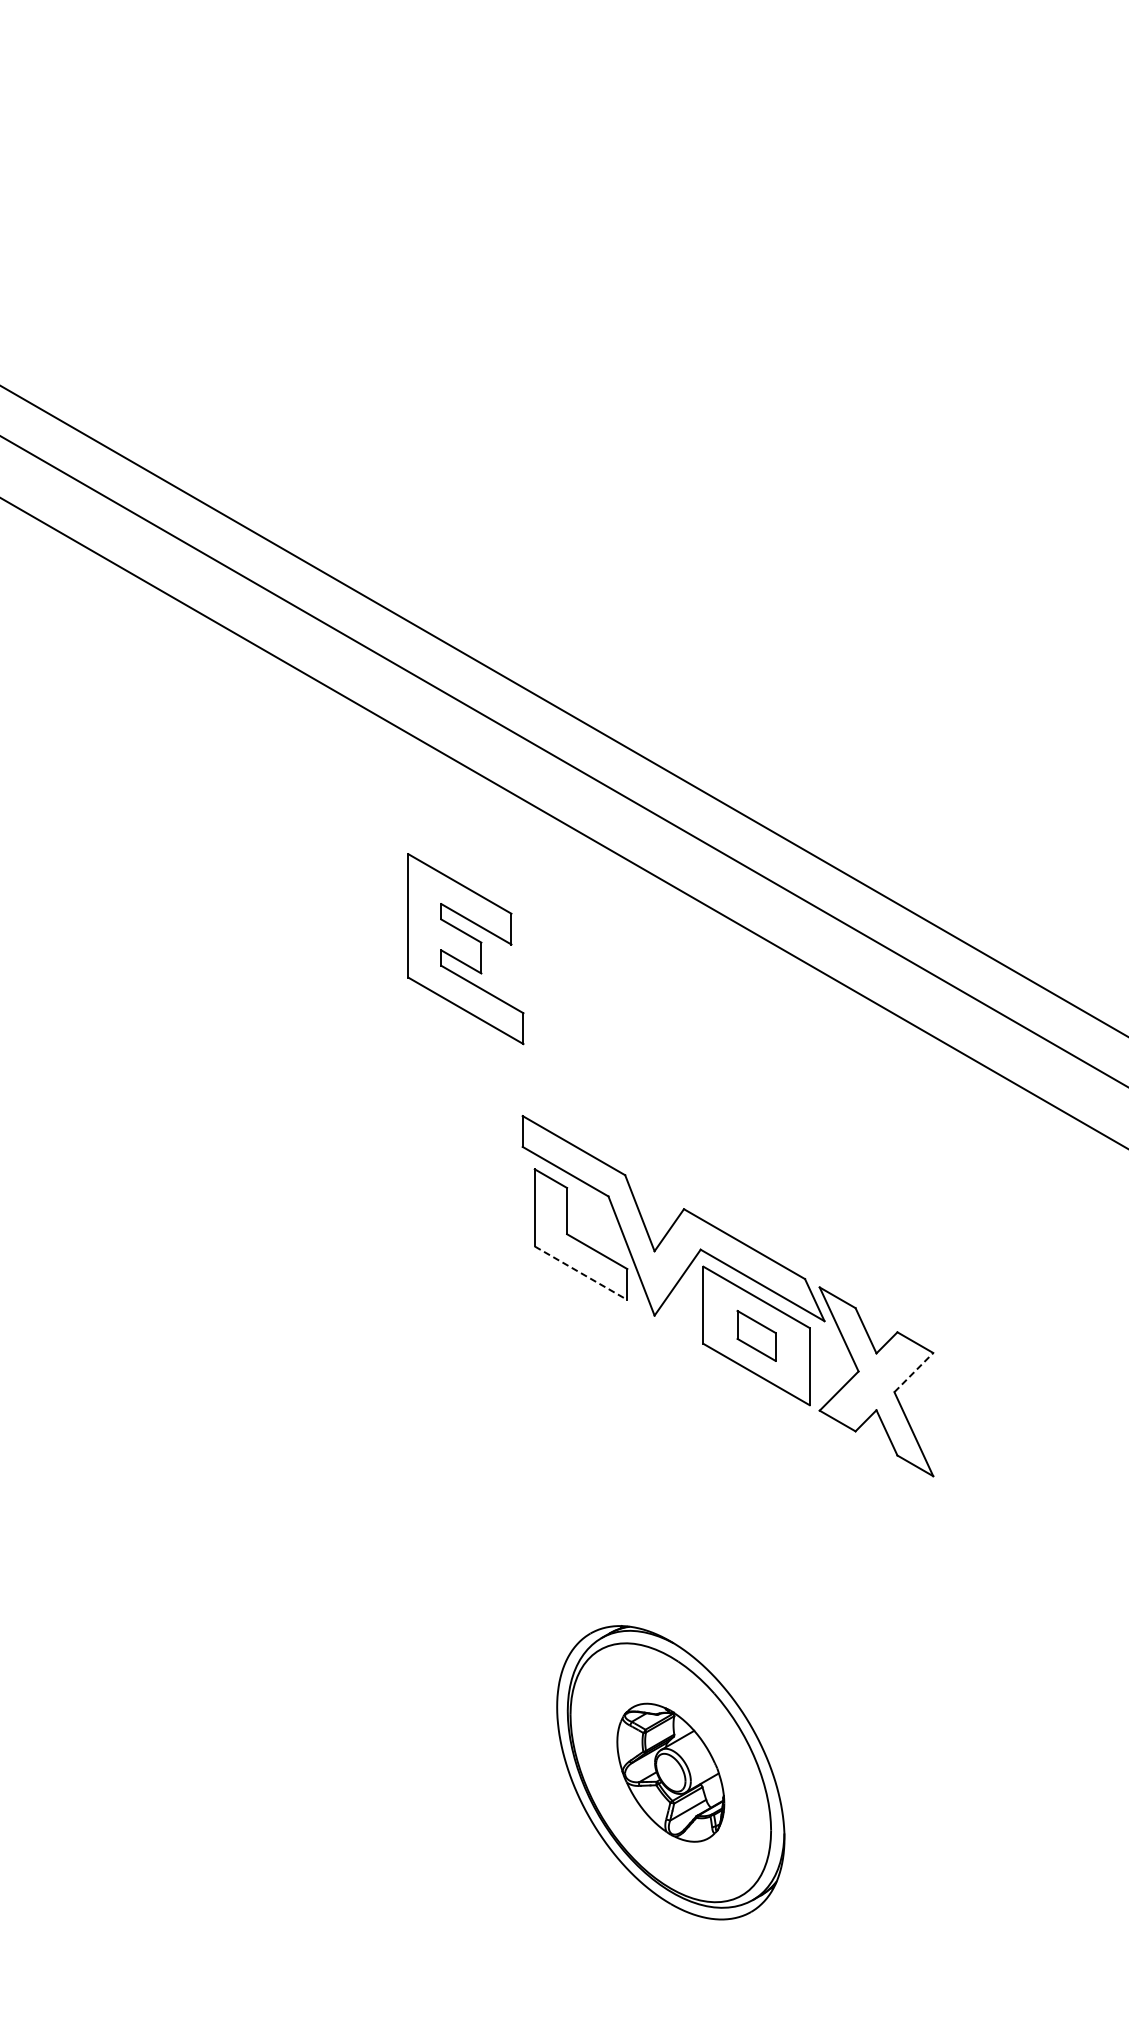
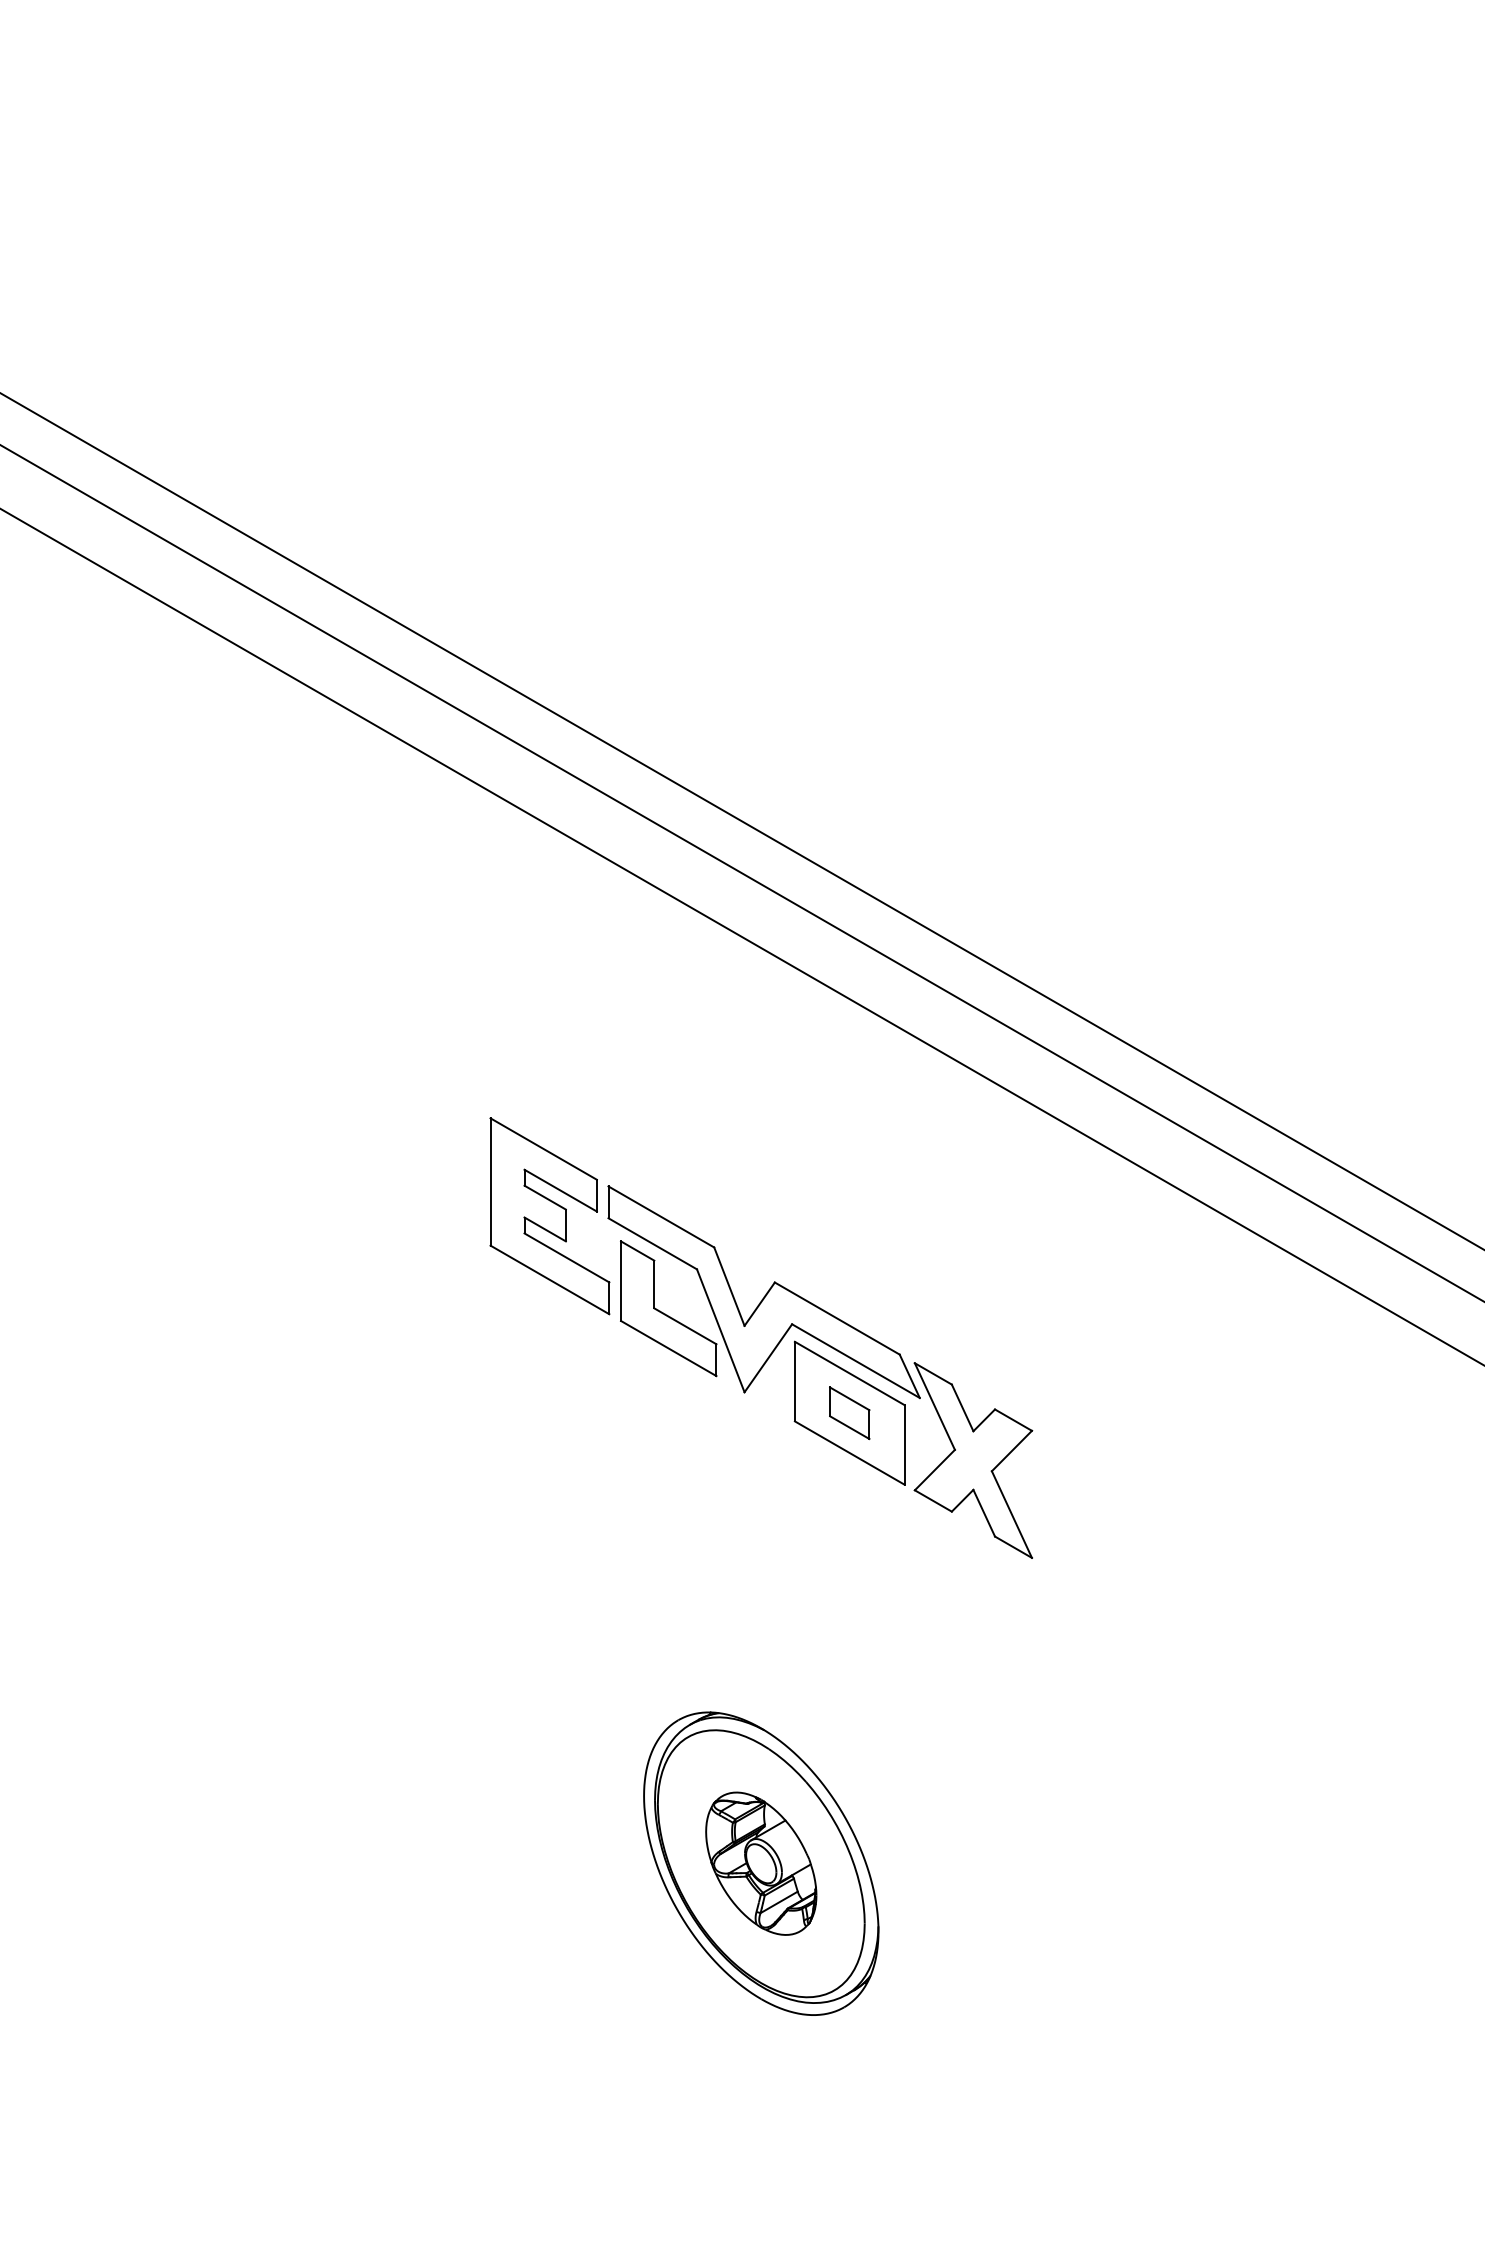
part: (465, 949) -> (549, 1216), moved
line: (581, 1273) -> (669, 1348), dashed -> solid
line: (914, 1372) -> (1012, 1450), dashed -> solid

